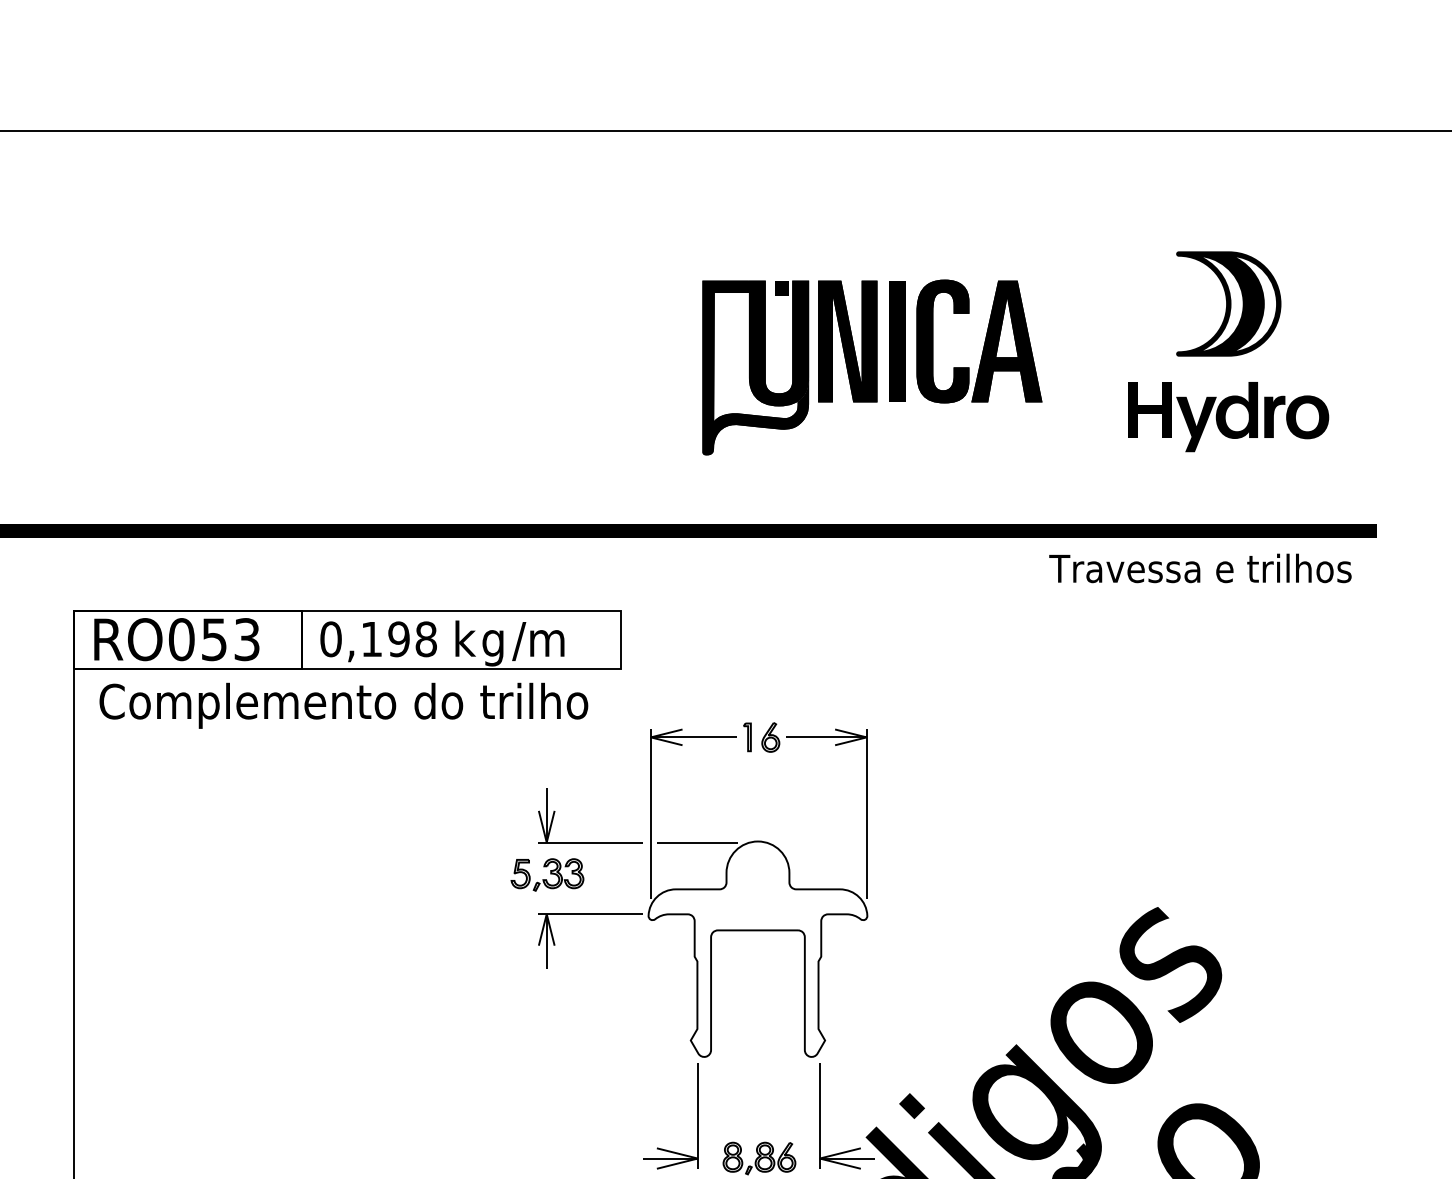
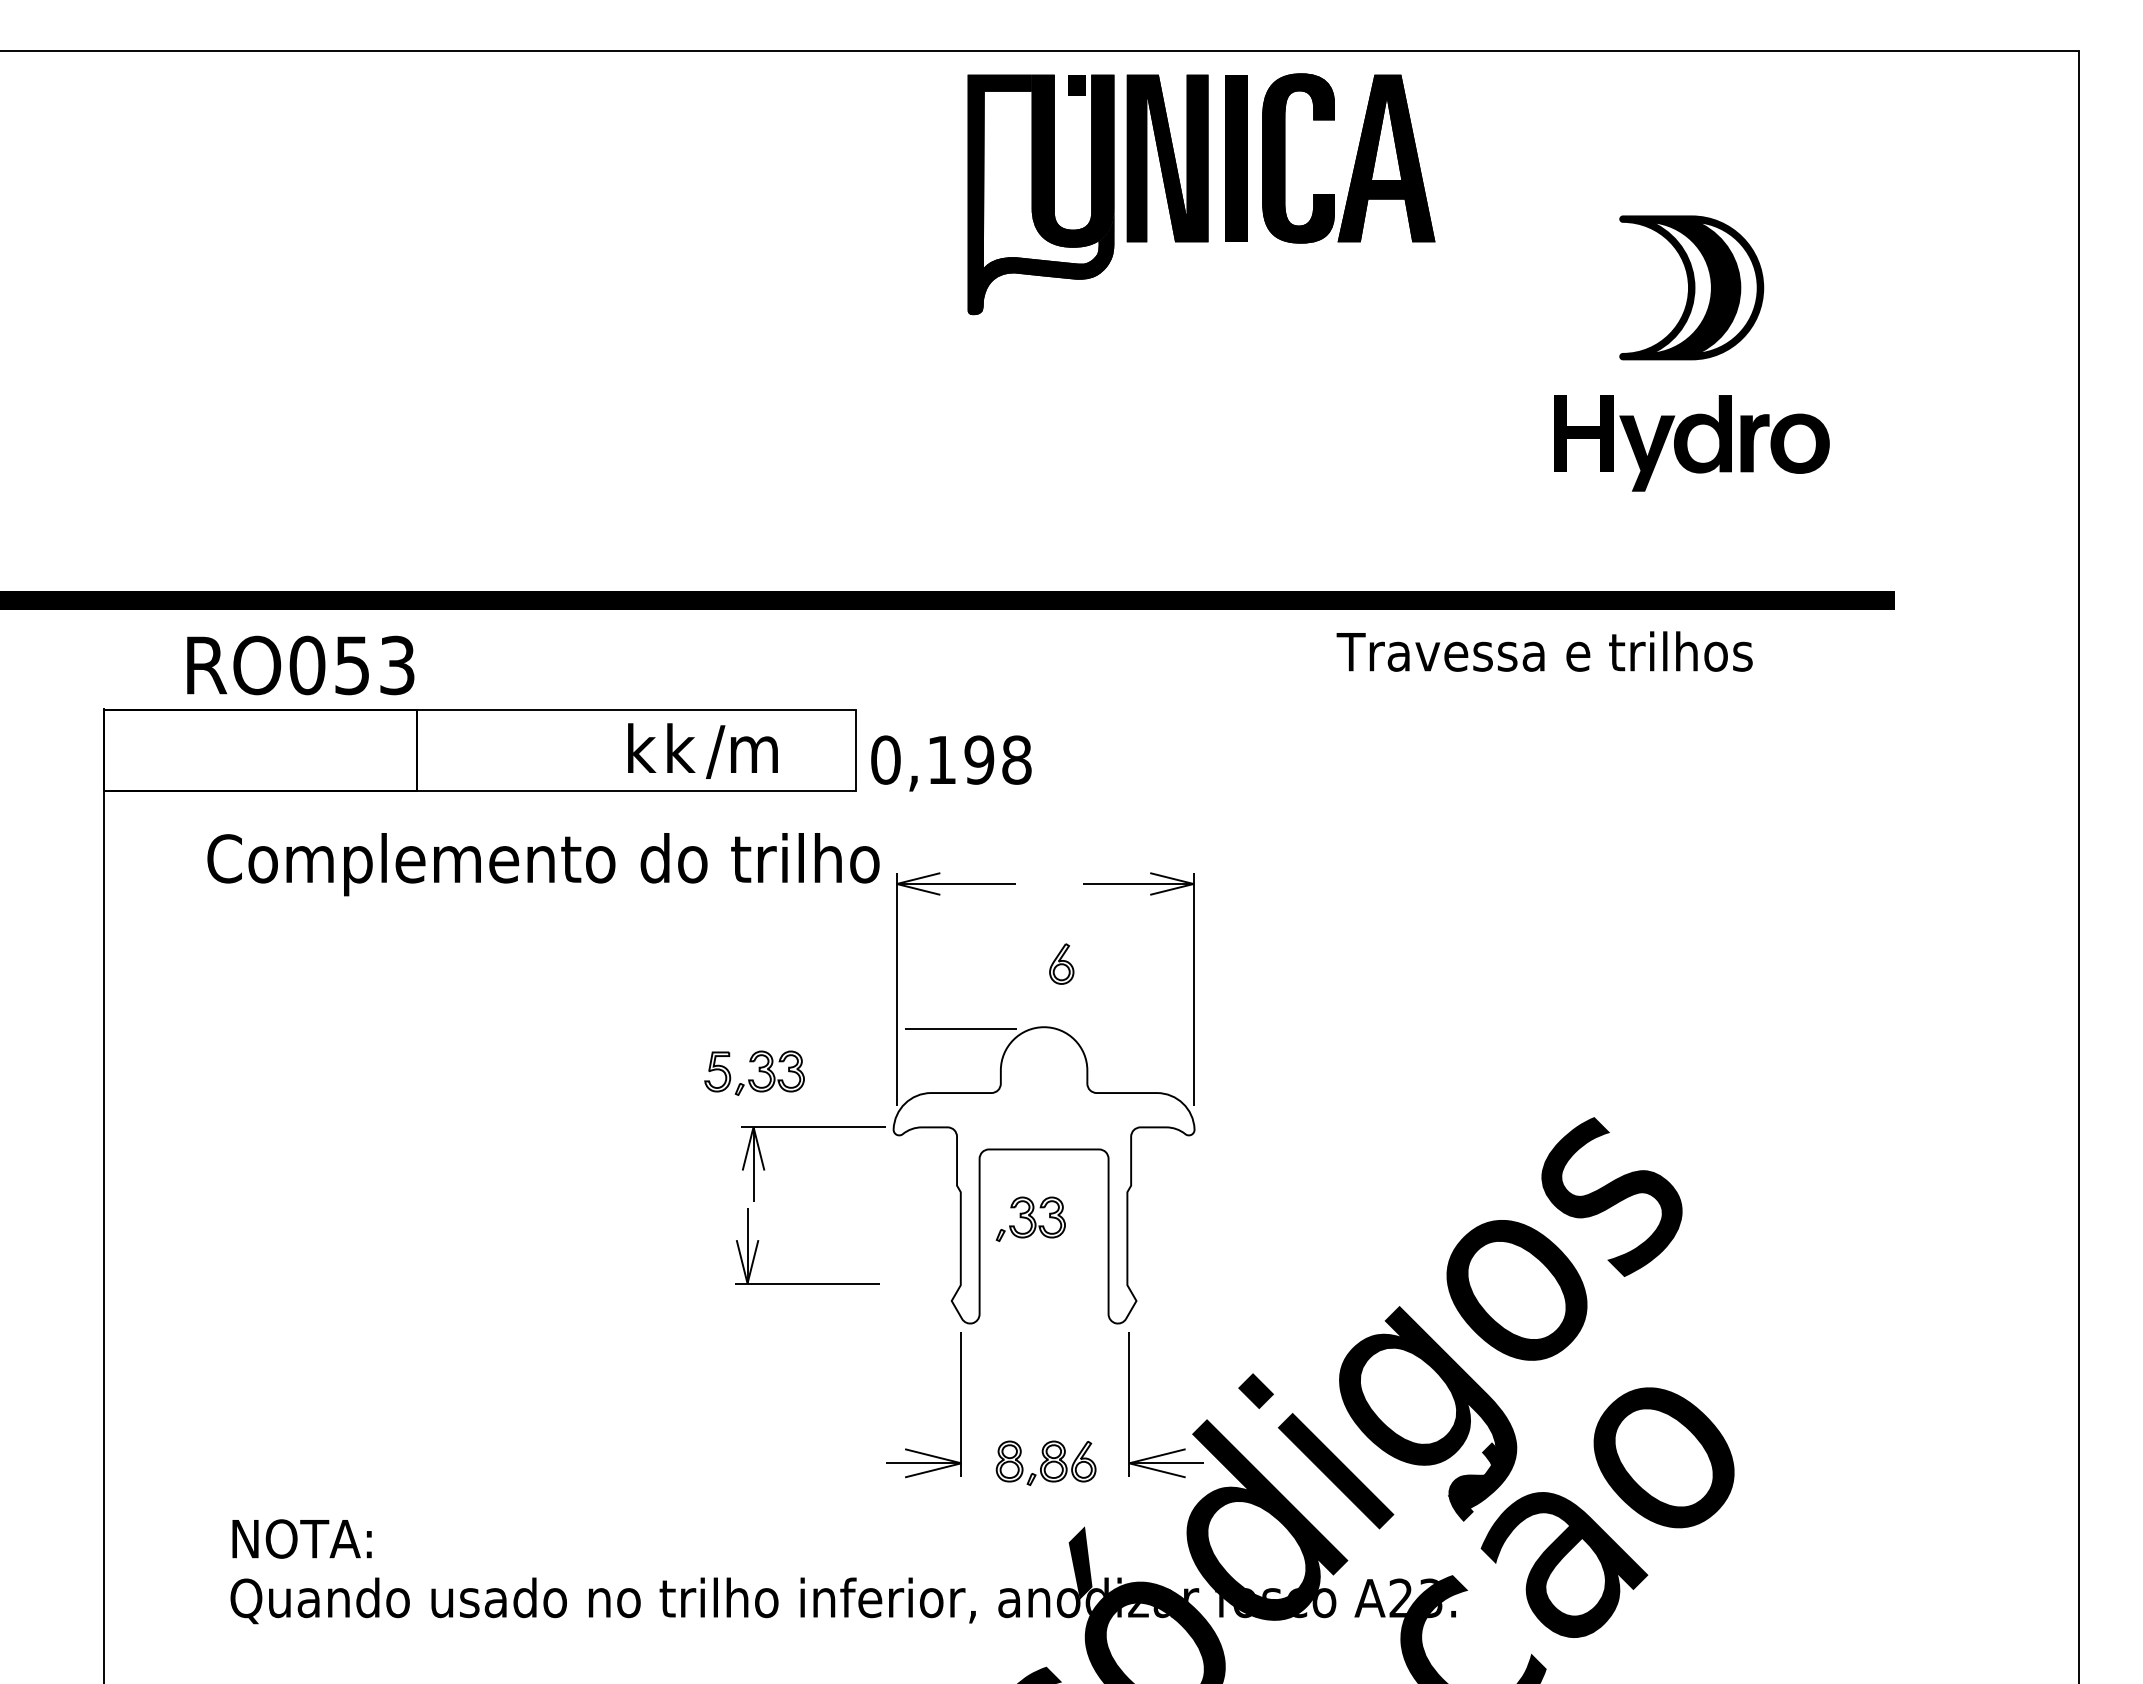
part: (872, 367) -> (1201, 194), moved
text: (1200, 568) -> (1544, 651), moved
text: (176, 639) -> (300, 665), moved
text: (378, 641) -> (951, 763), moved
text: (493, 643) -> (680, 754), g -> k
text: (343, 705) -> (543, 864), moved
part: (747, 737) -> (1029, 883), removed
part: (770, 737) -> (1061, 963), moved
part: (590, 842) -> (807, 1283), moved
part: (748, 980) -> (1030, 1218), added

